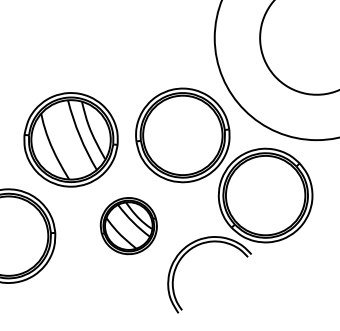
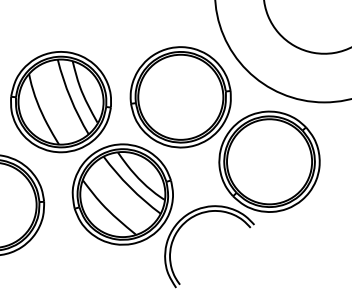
part: (128, 225) -> (122, 193), size x1.67

